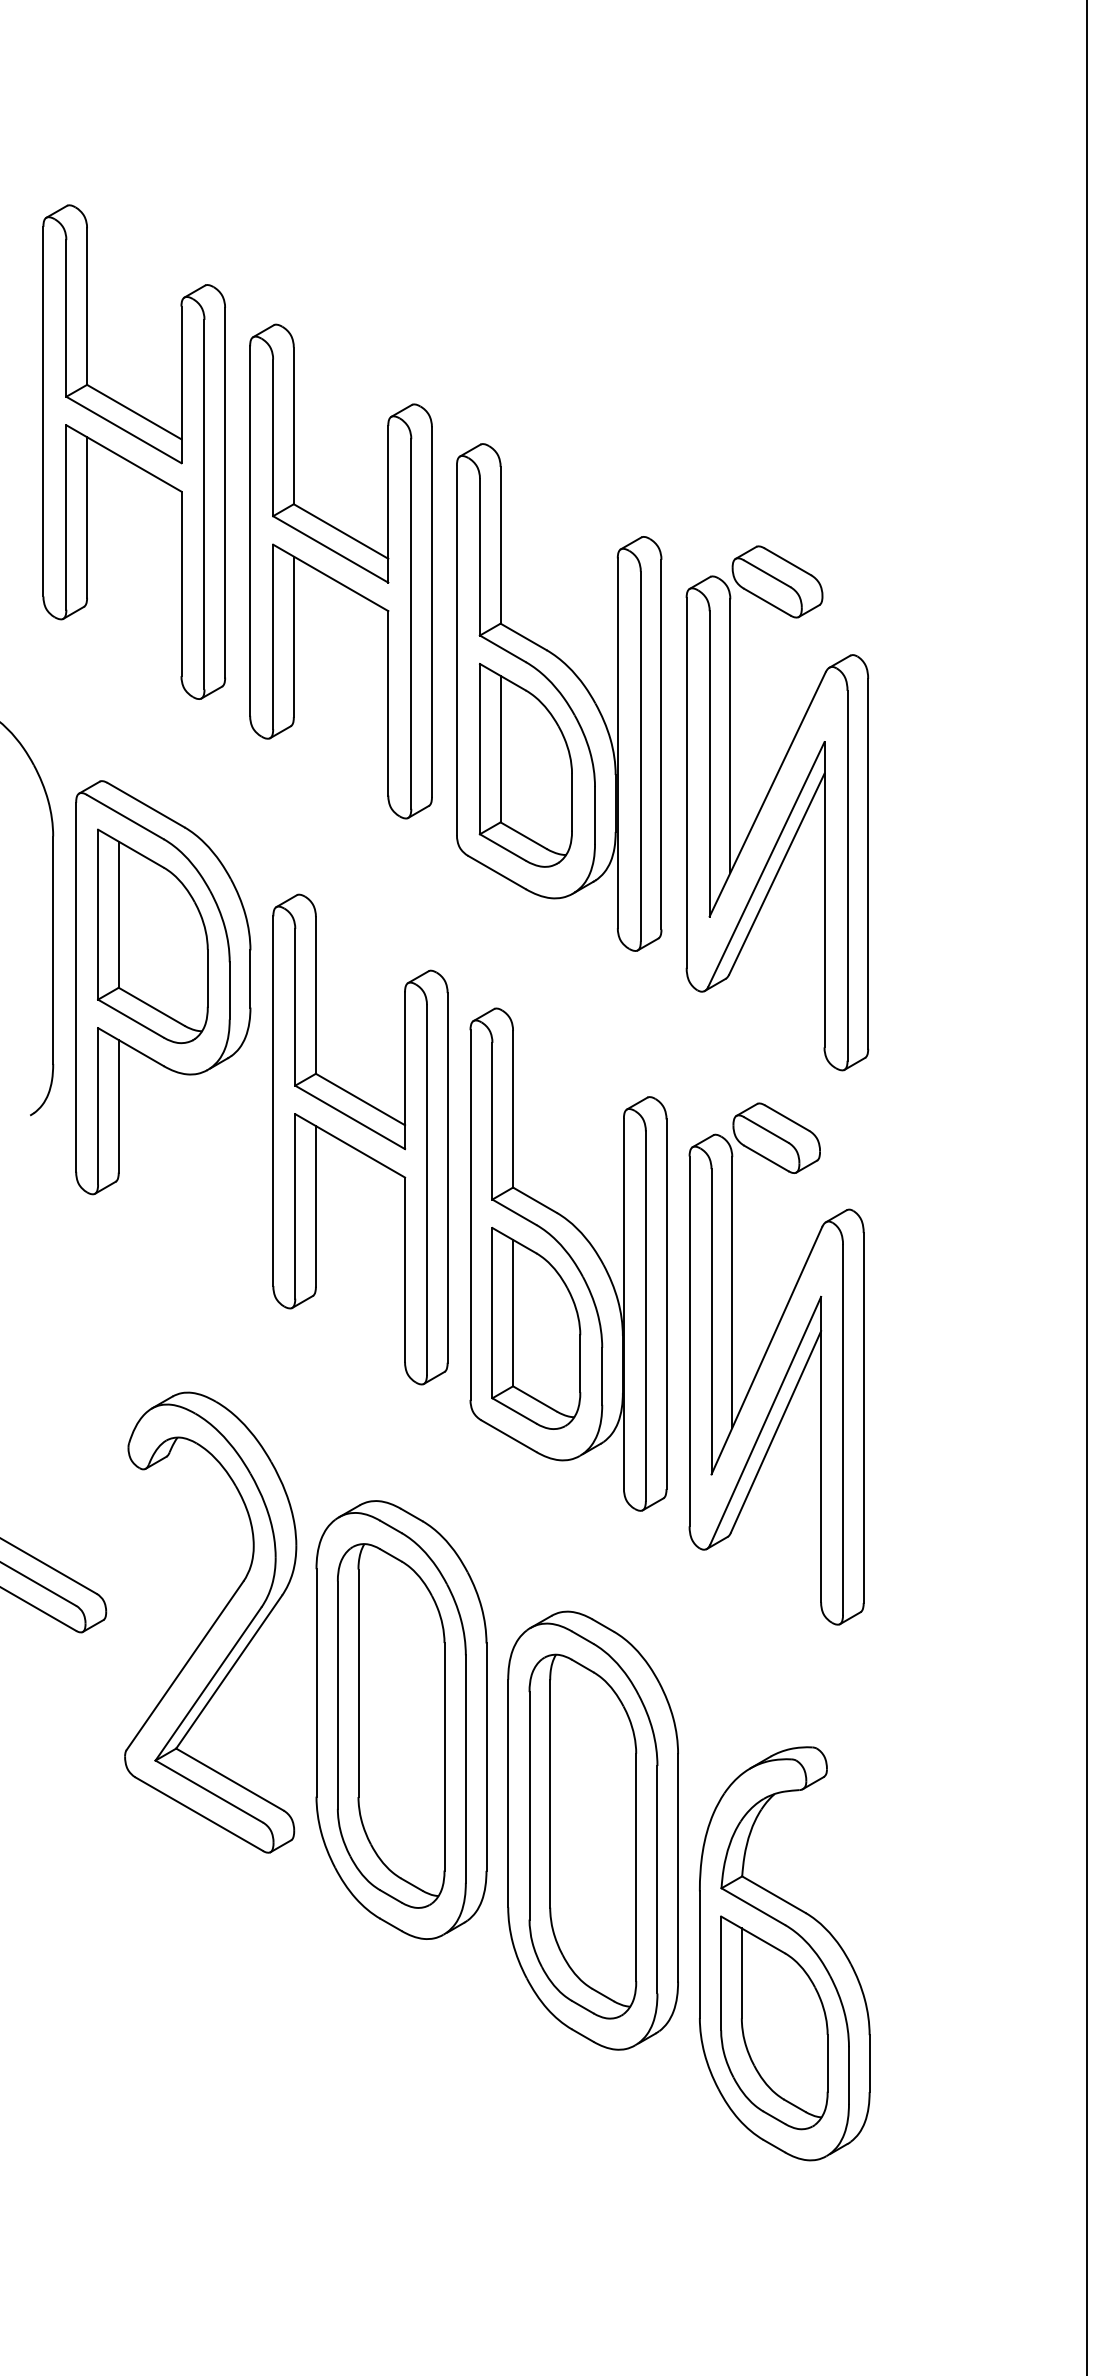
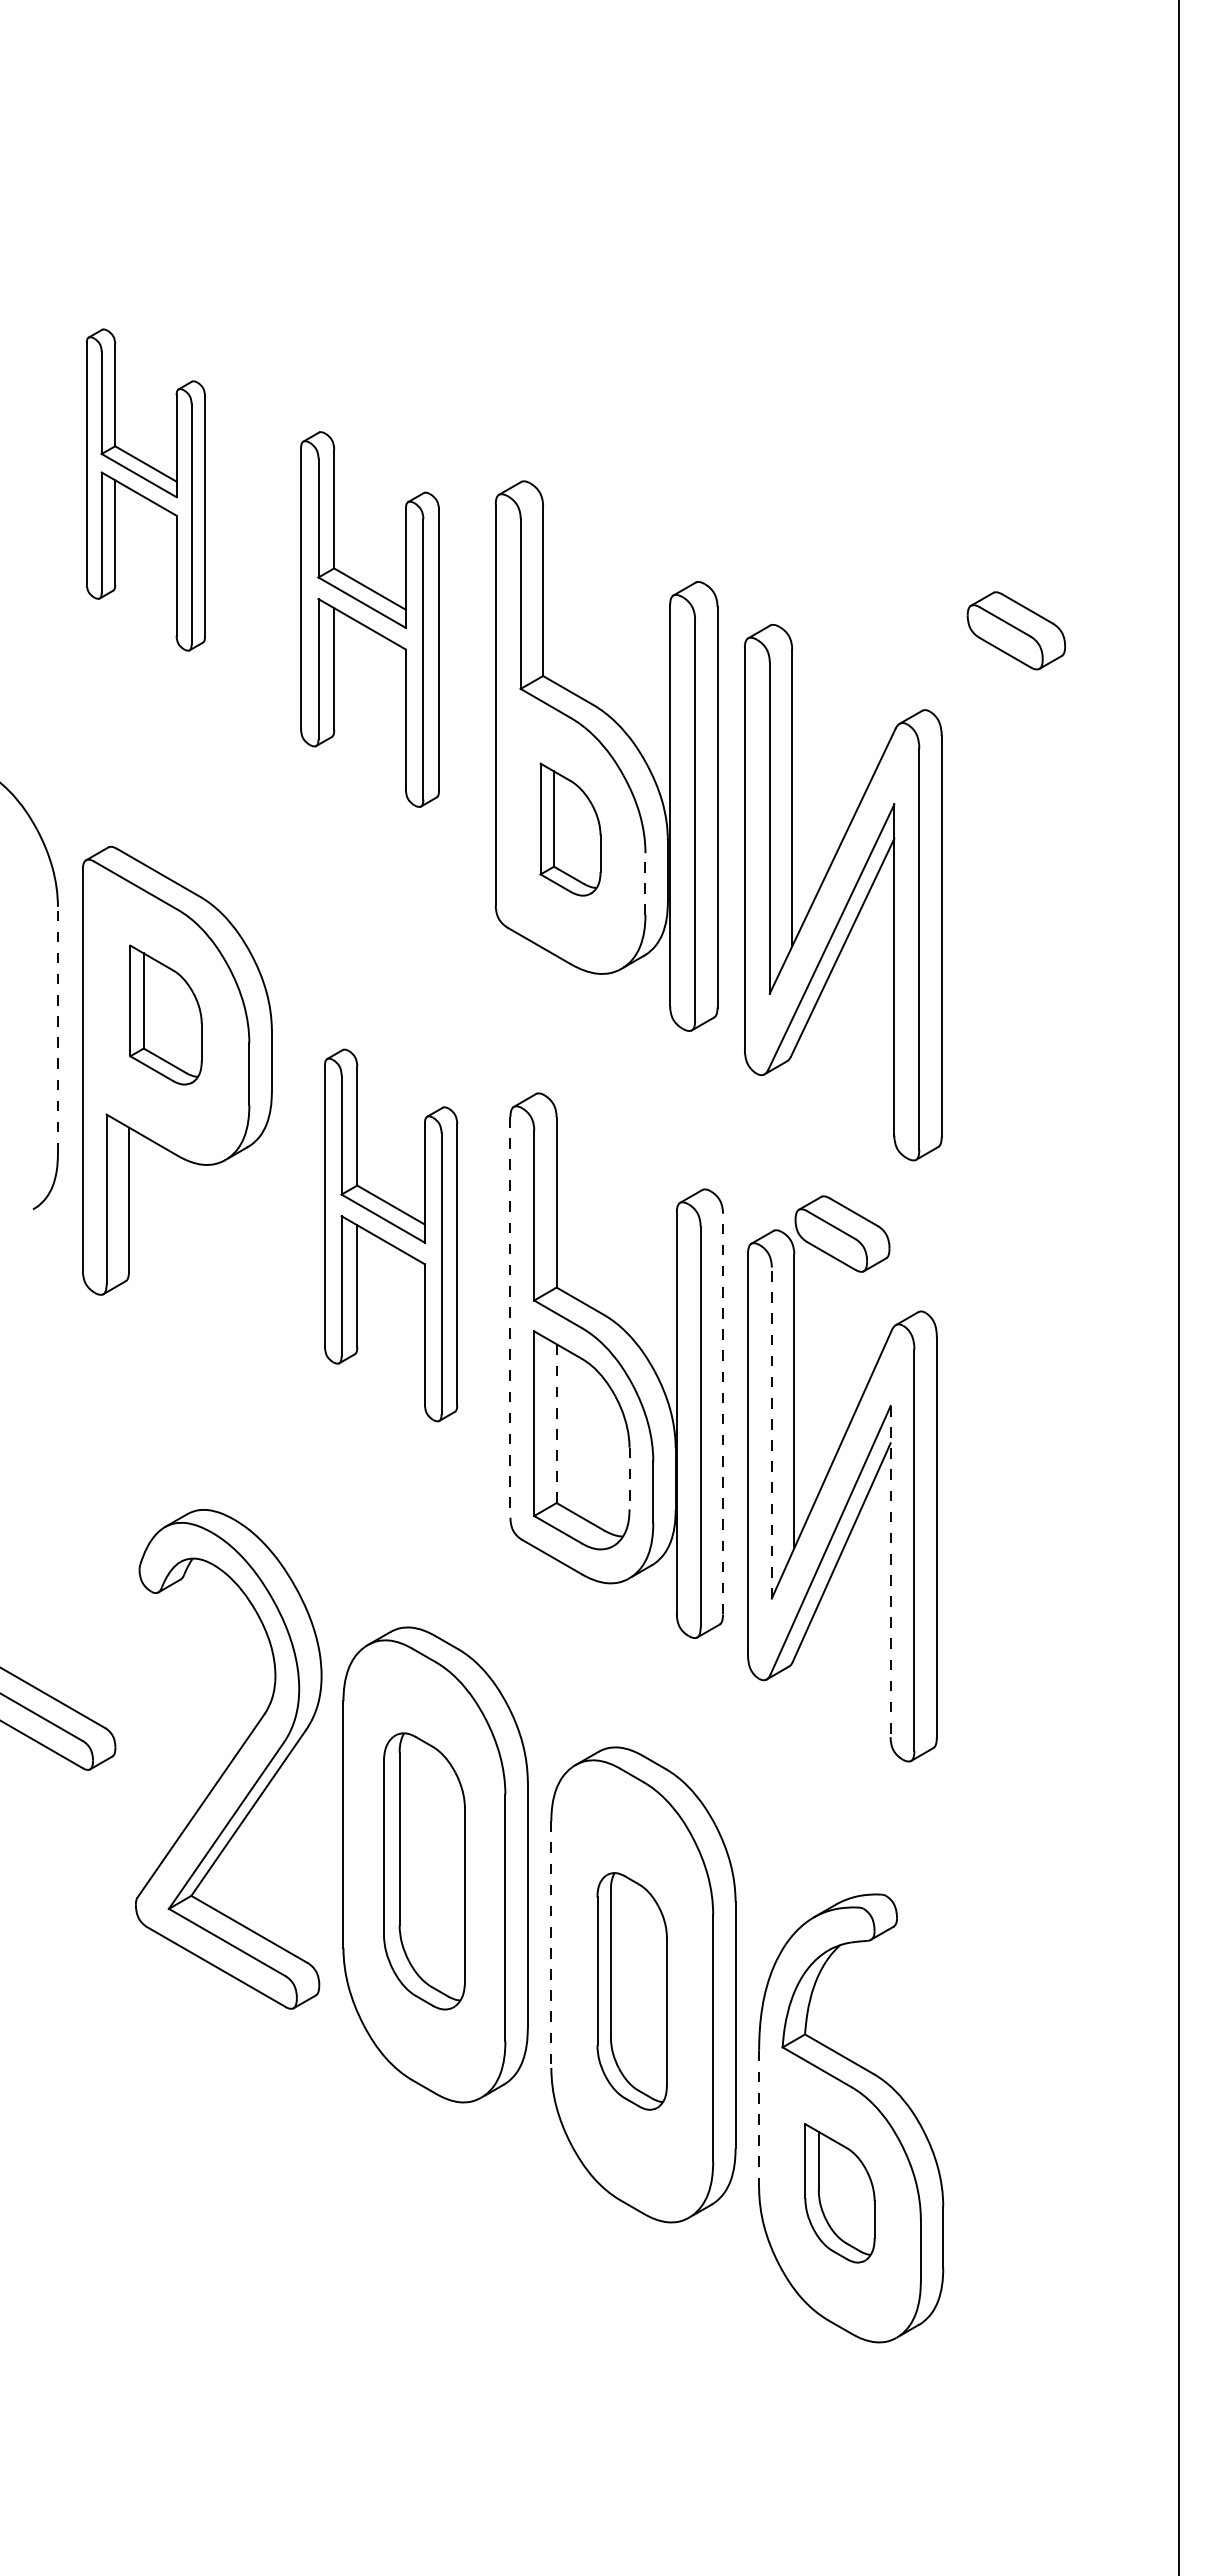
part: (133, 451) -> (145, 489), size x0.6
part: (340, 571) -> (369, 619), size x0.7
part: (776, 581) -> (1015, 630), moved
part: (525, 765) -> (570, 829), size x0.6
line: (595, 815) -> (645, 884), solid -> dashed
part: (152, 935) -> (165, 1014), size x0.6
line: (52, 949) -> (57, 1029), solid -> dashed
part: (359, 1139) -> (390, 1235), size x0.7
line: (470, 1215) -> (510, 1317), solid -> dashed
line: (666, 1303) -> (723, 1413), solid -> dashed
line: (512, 1312) -> (556, 1423), solid -> dashed
line: (711, 1322) -> (771, 1433), solid -> dashed
line: (580, 1363) -> (629, 1478), solid -> dashed
line: (820, 1449) -> (890, 1571), solid -> dashed
part: (391, 1726) -> (424, 1871), size x0.7
line: (508, 1794) -> (551, 1945), solid -> dashed
part: (582, 1836) -> (631, 1991), size x0.6
line: (700, 1954) -> (759, 2119), solid -> dashed
part: (773, 2023) -> (839, 2193), size x0.6

